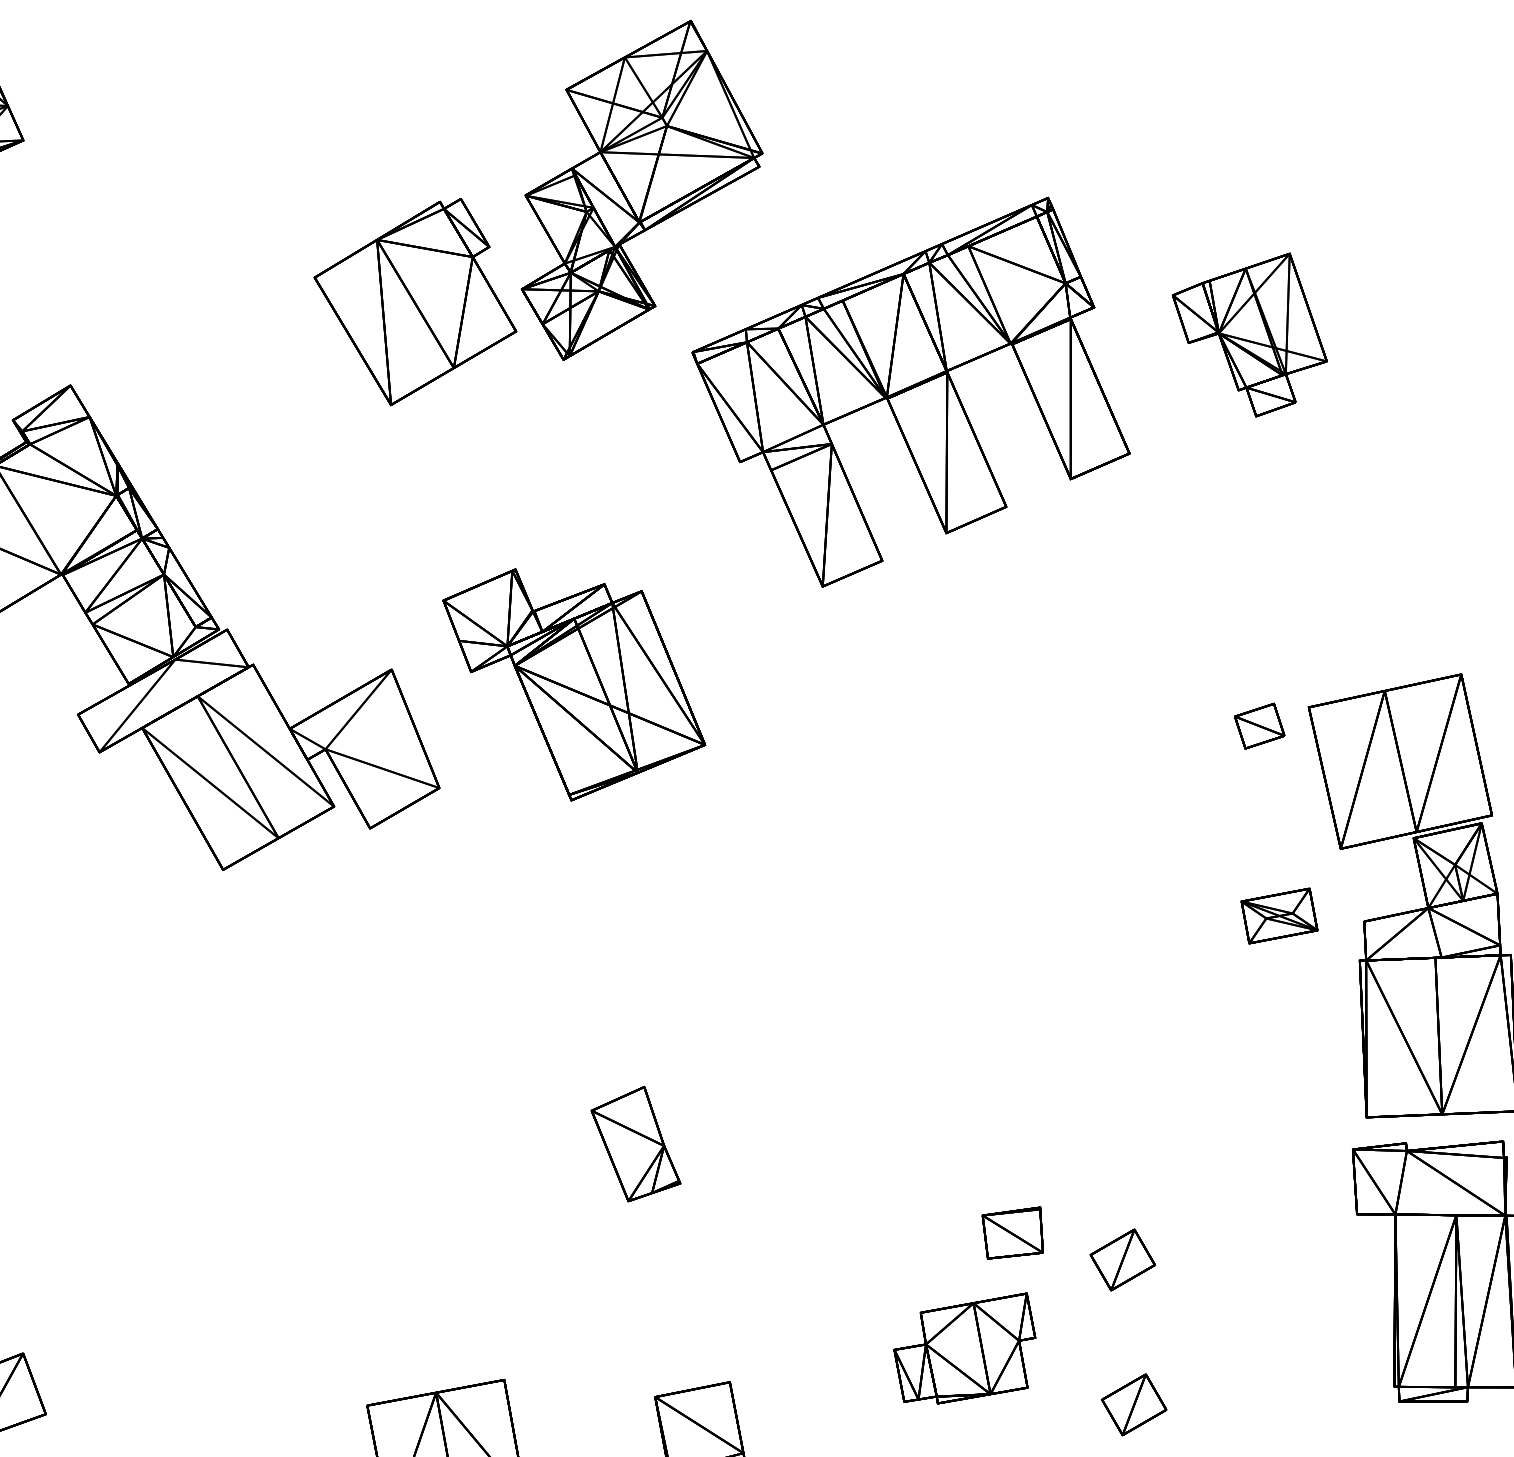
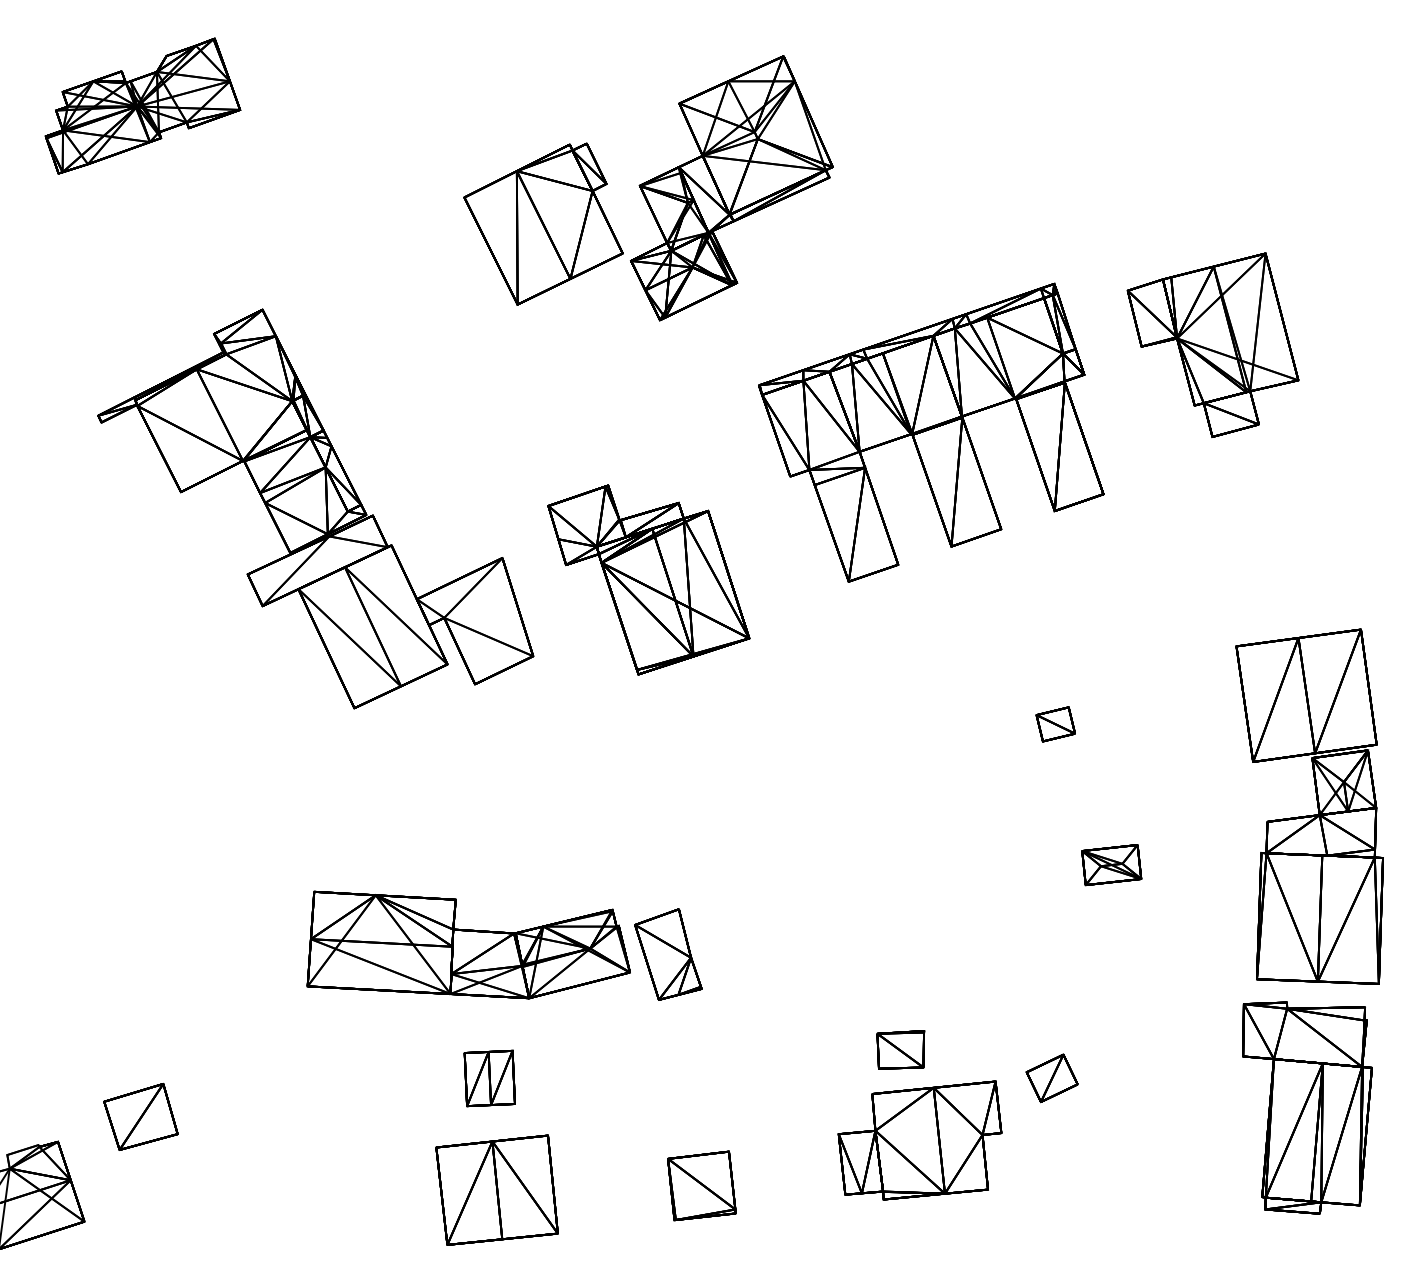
part: (415, 302) -> (543, 223), moved
part: (1249, 336) -> (1212, 344), size x1.43
part: (910, 393) -> (931, 432), moved
part: (1259, 726) -> (1055, 724), moved
part: (1279, 916) -> (1111, 865), moved
part: (387, 1151) -> (468, 944), added
part: (1012, 1232) -> (900, 1049), moved
part: (426, 1315) -> (489, 1078), added
part: (964, 1349) -> (919, 1140), size x1.43
part: (1133, 1405) -> (1051, 1195), removed

